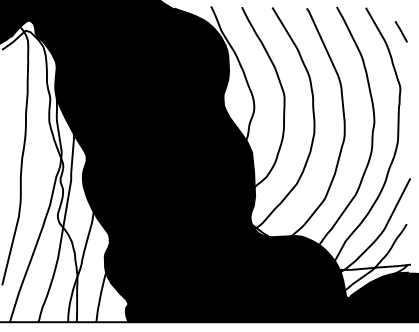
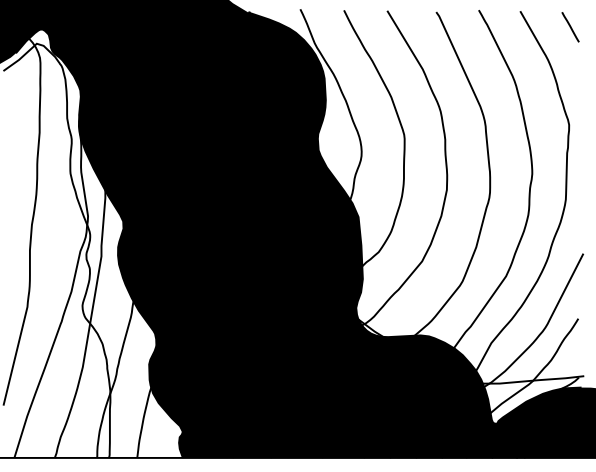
line: (401, 31) -> (570, 27), moved

